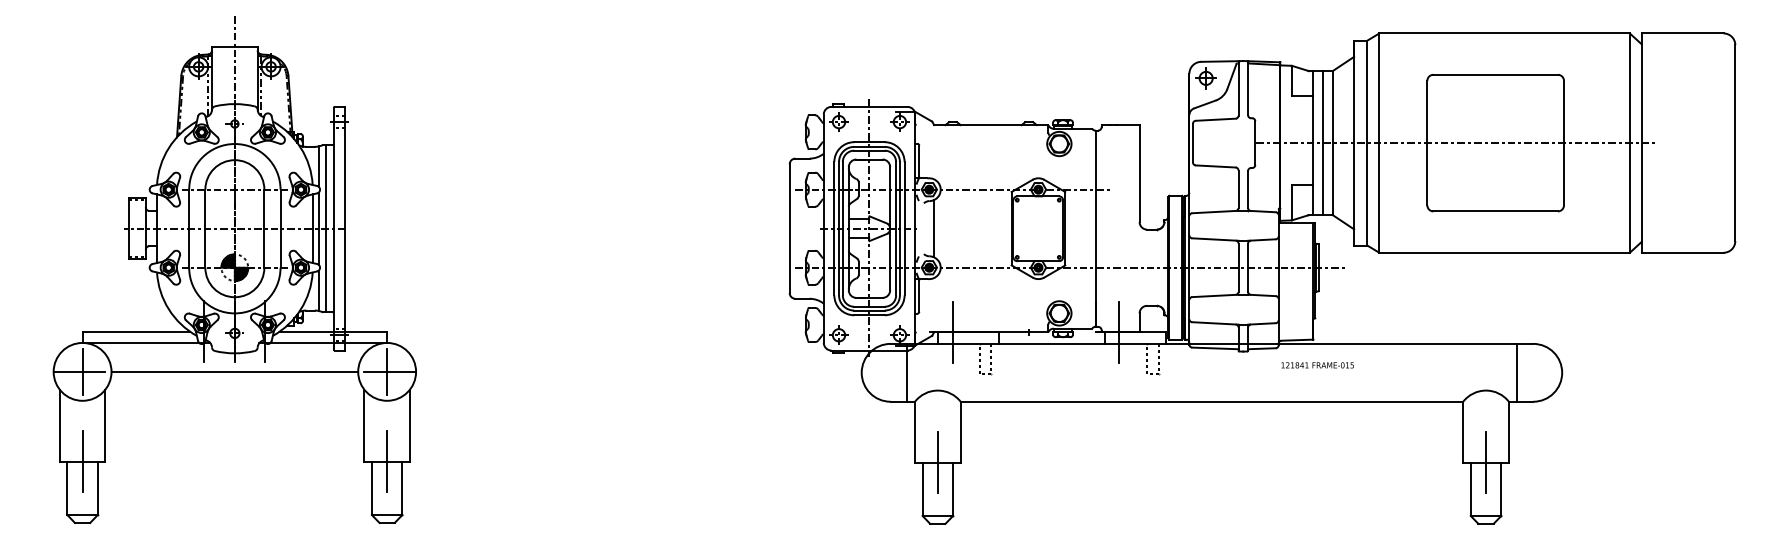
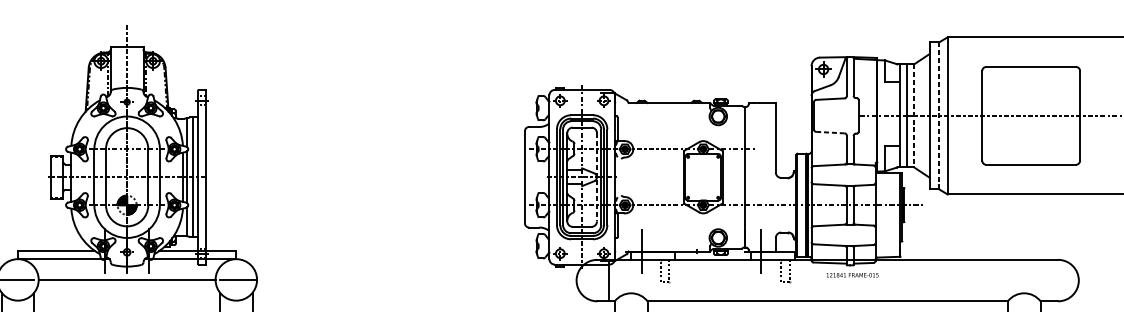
line: (1332, 143) -> (914, 116), solid -> dashed
line: (1367, 143) -> (939, 116), solid -> dashed
line: (1215, 166) -> (830, 132), solid -> dashed
line: (890, 228) -> (597, 177), solid -> dashed
line: (934, 228) -> (628, 177), removed
text: (1317, 365) -> (852, 275), moved
line: (82, 371) -> (17, 279), removed
line: (387, 371) -> (236, 279), removed
line: (1516, 372) -> (1046, 280), removed

